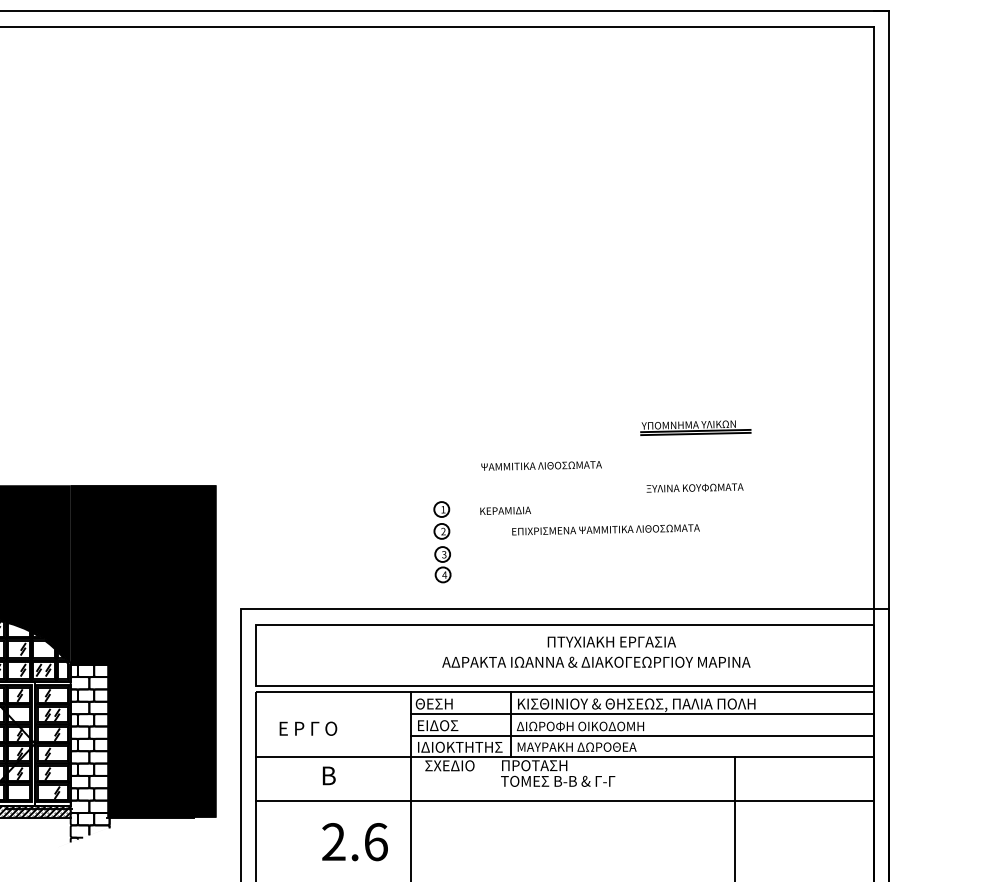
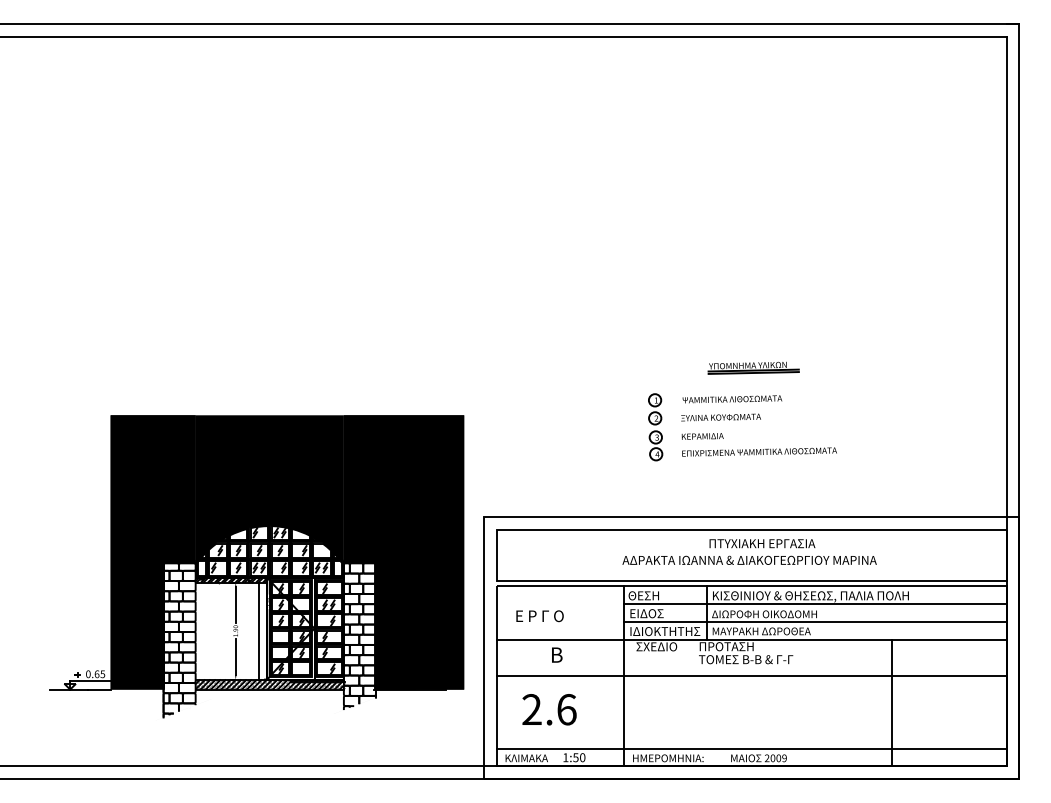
part: (695, 427) -> (753, 367), moved
text: (694, 487) -> (720, 417), moved
text: (605, 529) -> (759, 451), moved
part: (442, 542) -> (655, 427), moved
text: (596, 651) -> (749, 551), moved
text: (355, 841) -> (549, 709), moved

